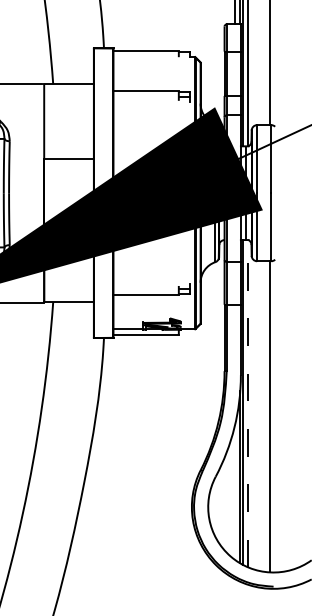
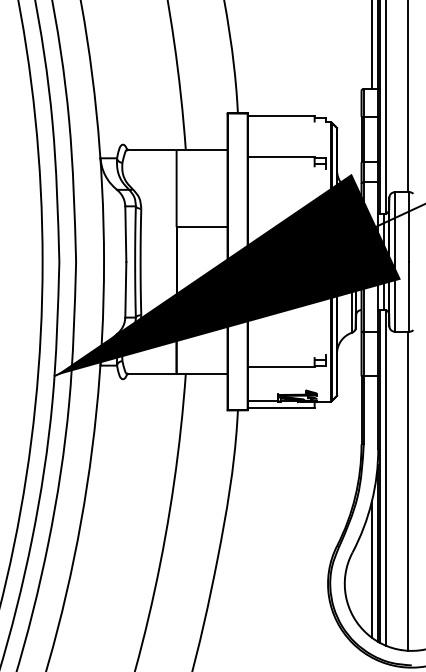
line: (247, 403) -> (385, 477), dashed -> solid
line: (235, 492) -> (372, 568), added

